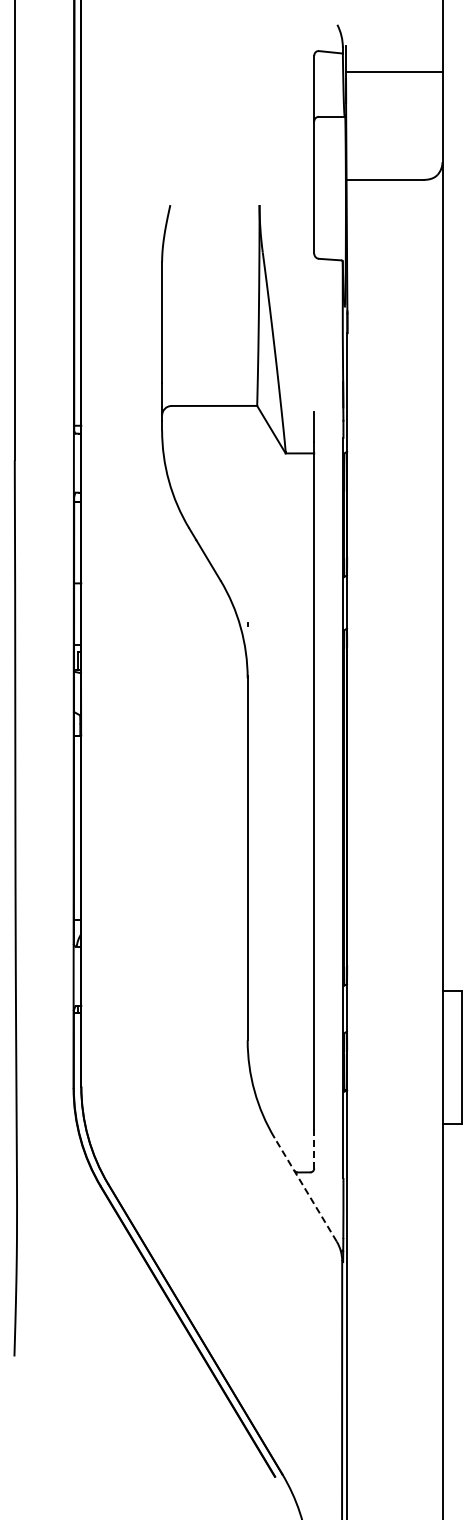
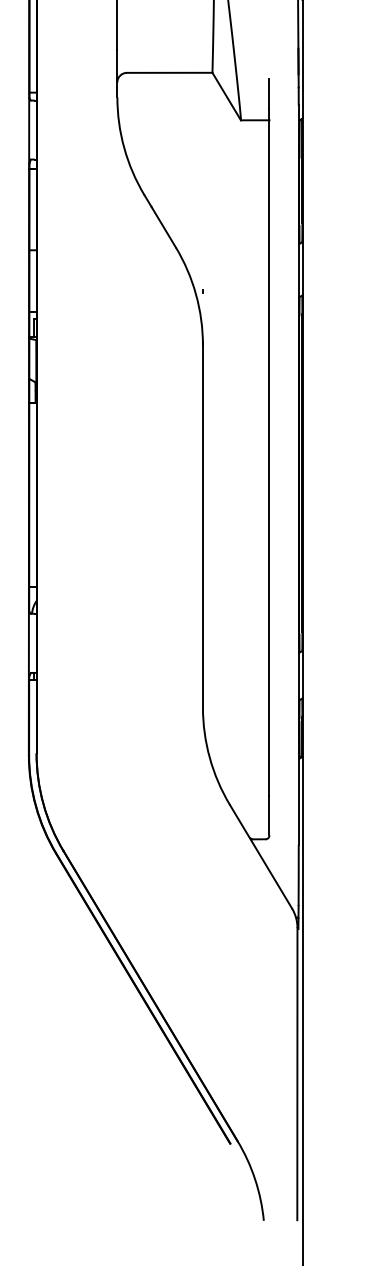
line: (314, 1148) -> (269, 815), dashed -> solid
line: (305, 1189) -> (260, 856), dashed -> solid

